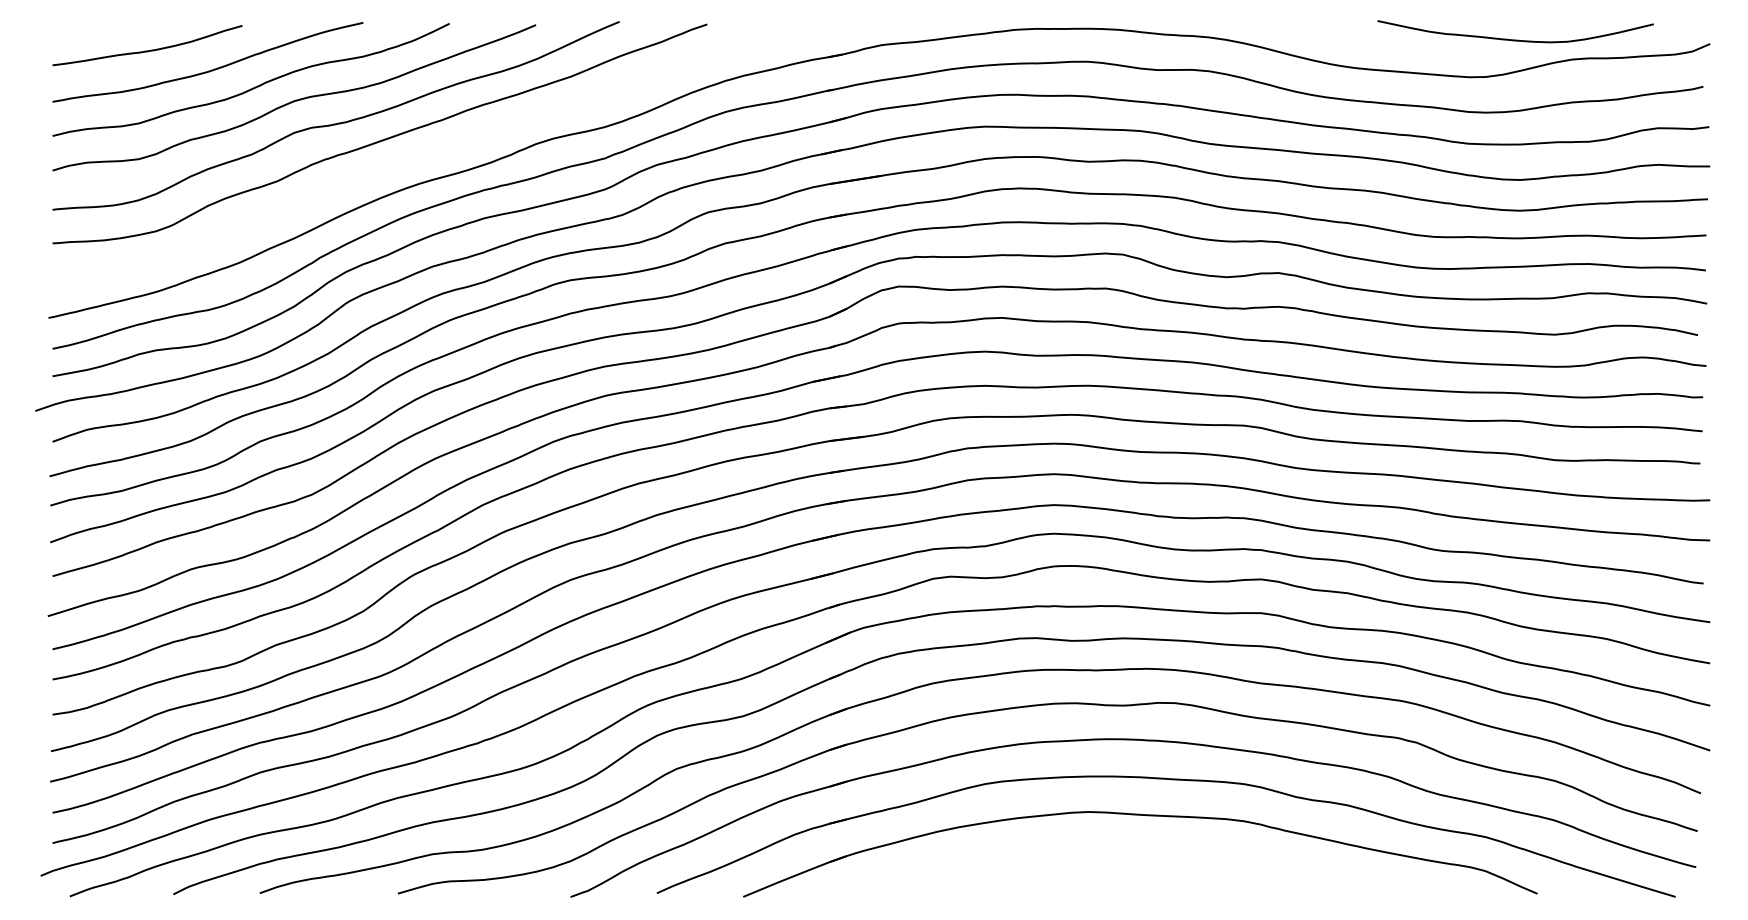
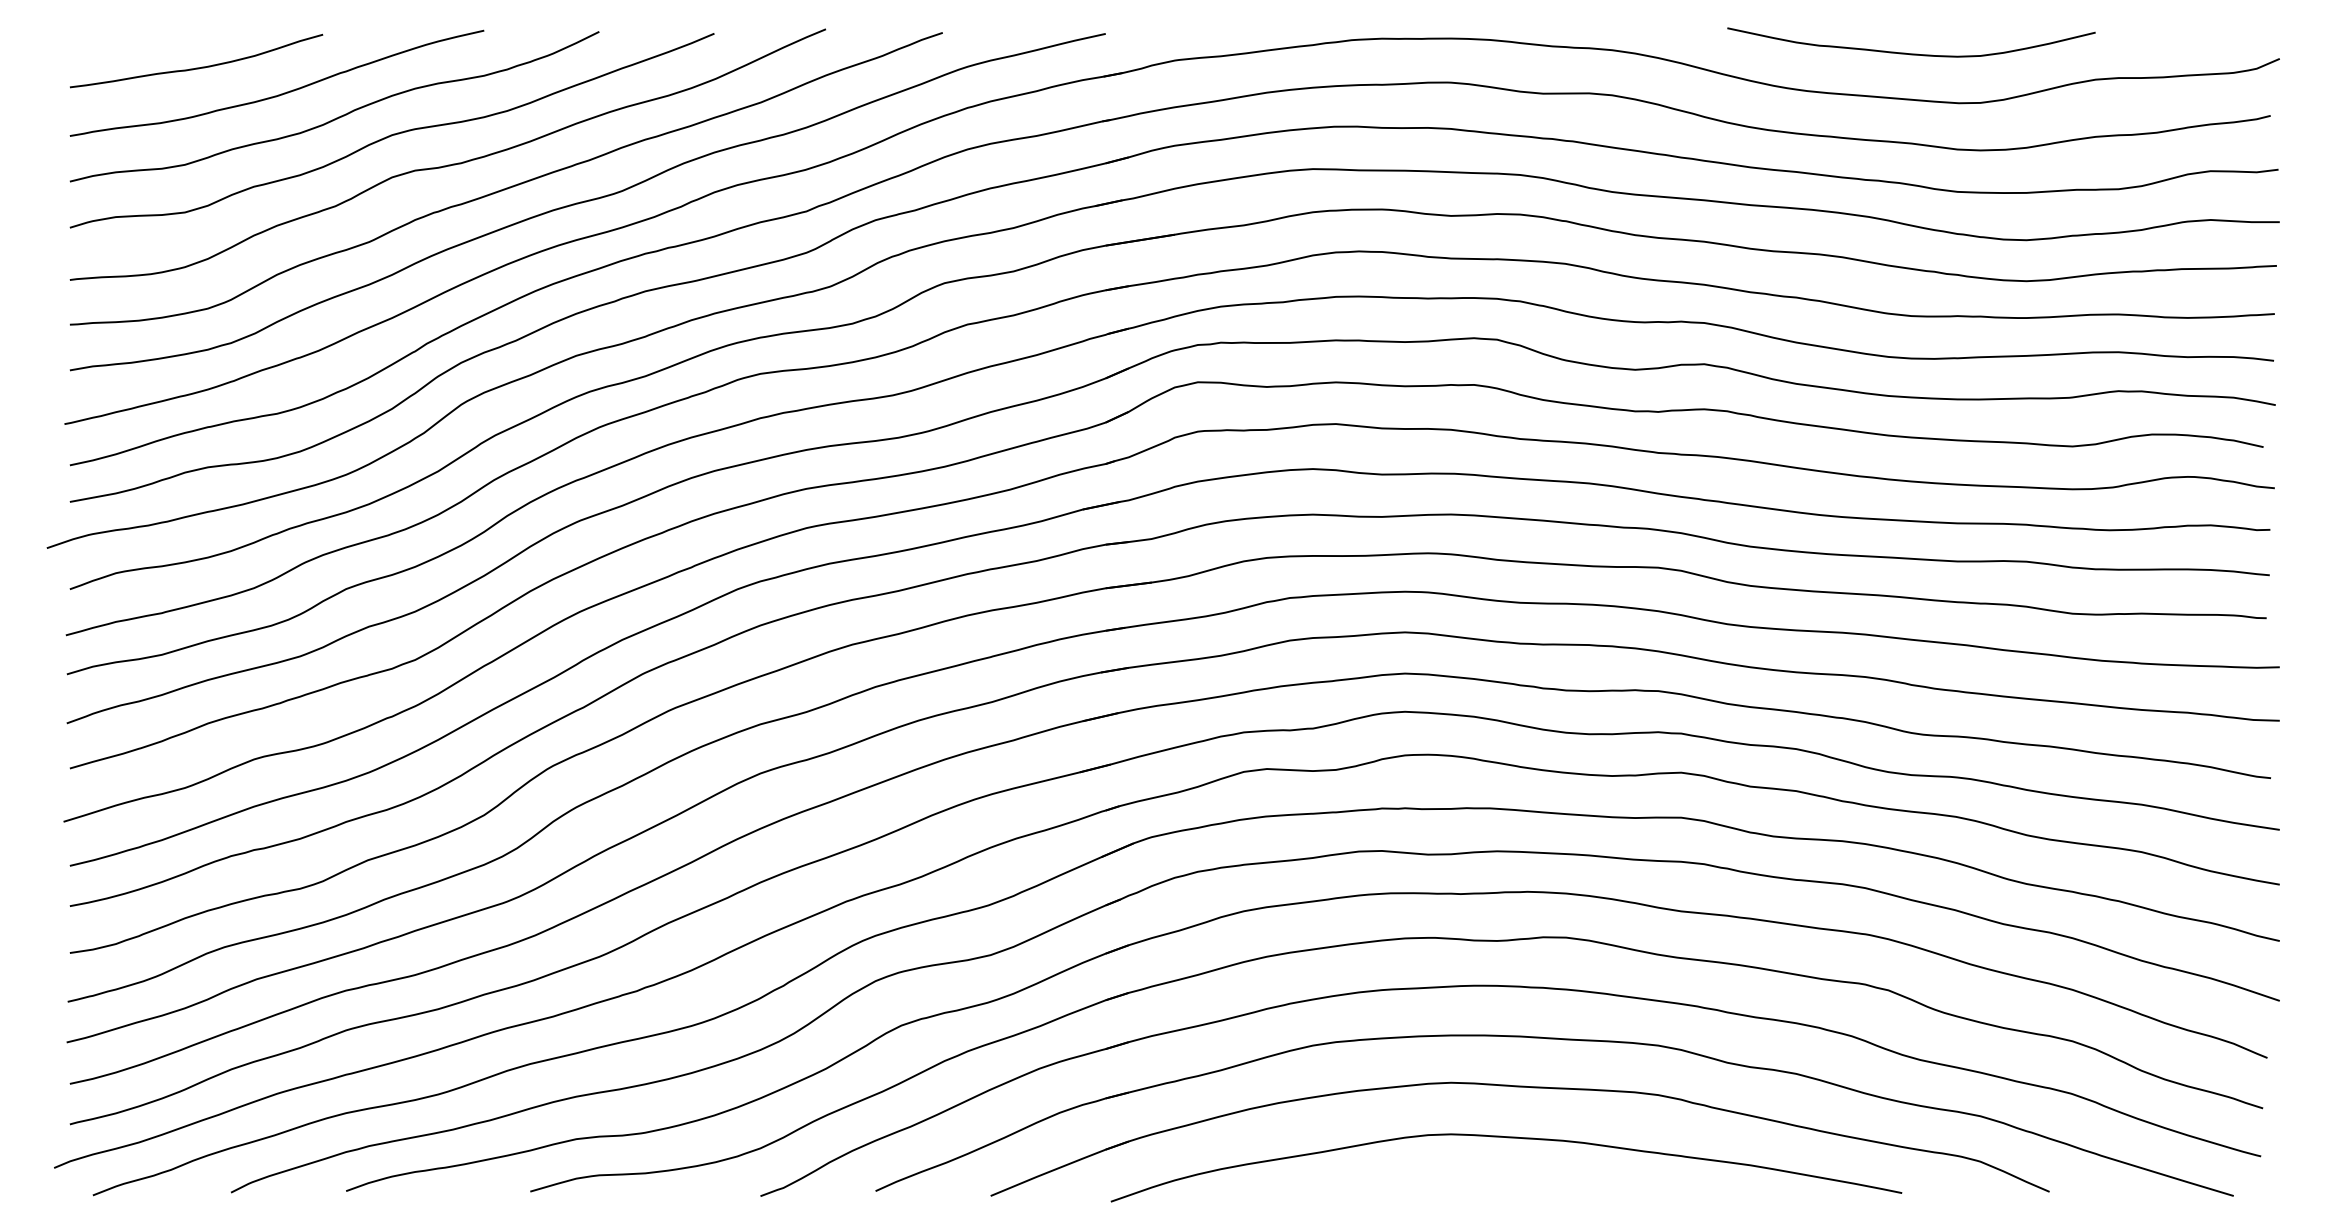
curve: (1515, 39) -> (1911, 53), moved
curve: (440, 150) -> (587, 201), added
curve: (1130, 853) -> (1507, 1138), added

